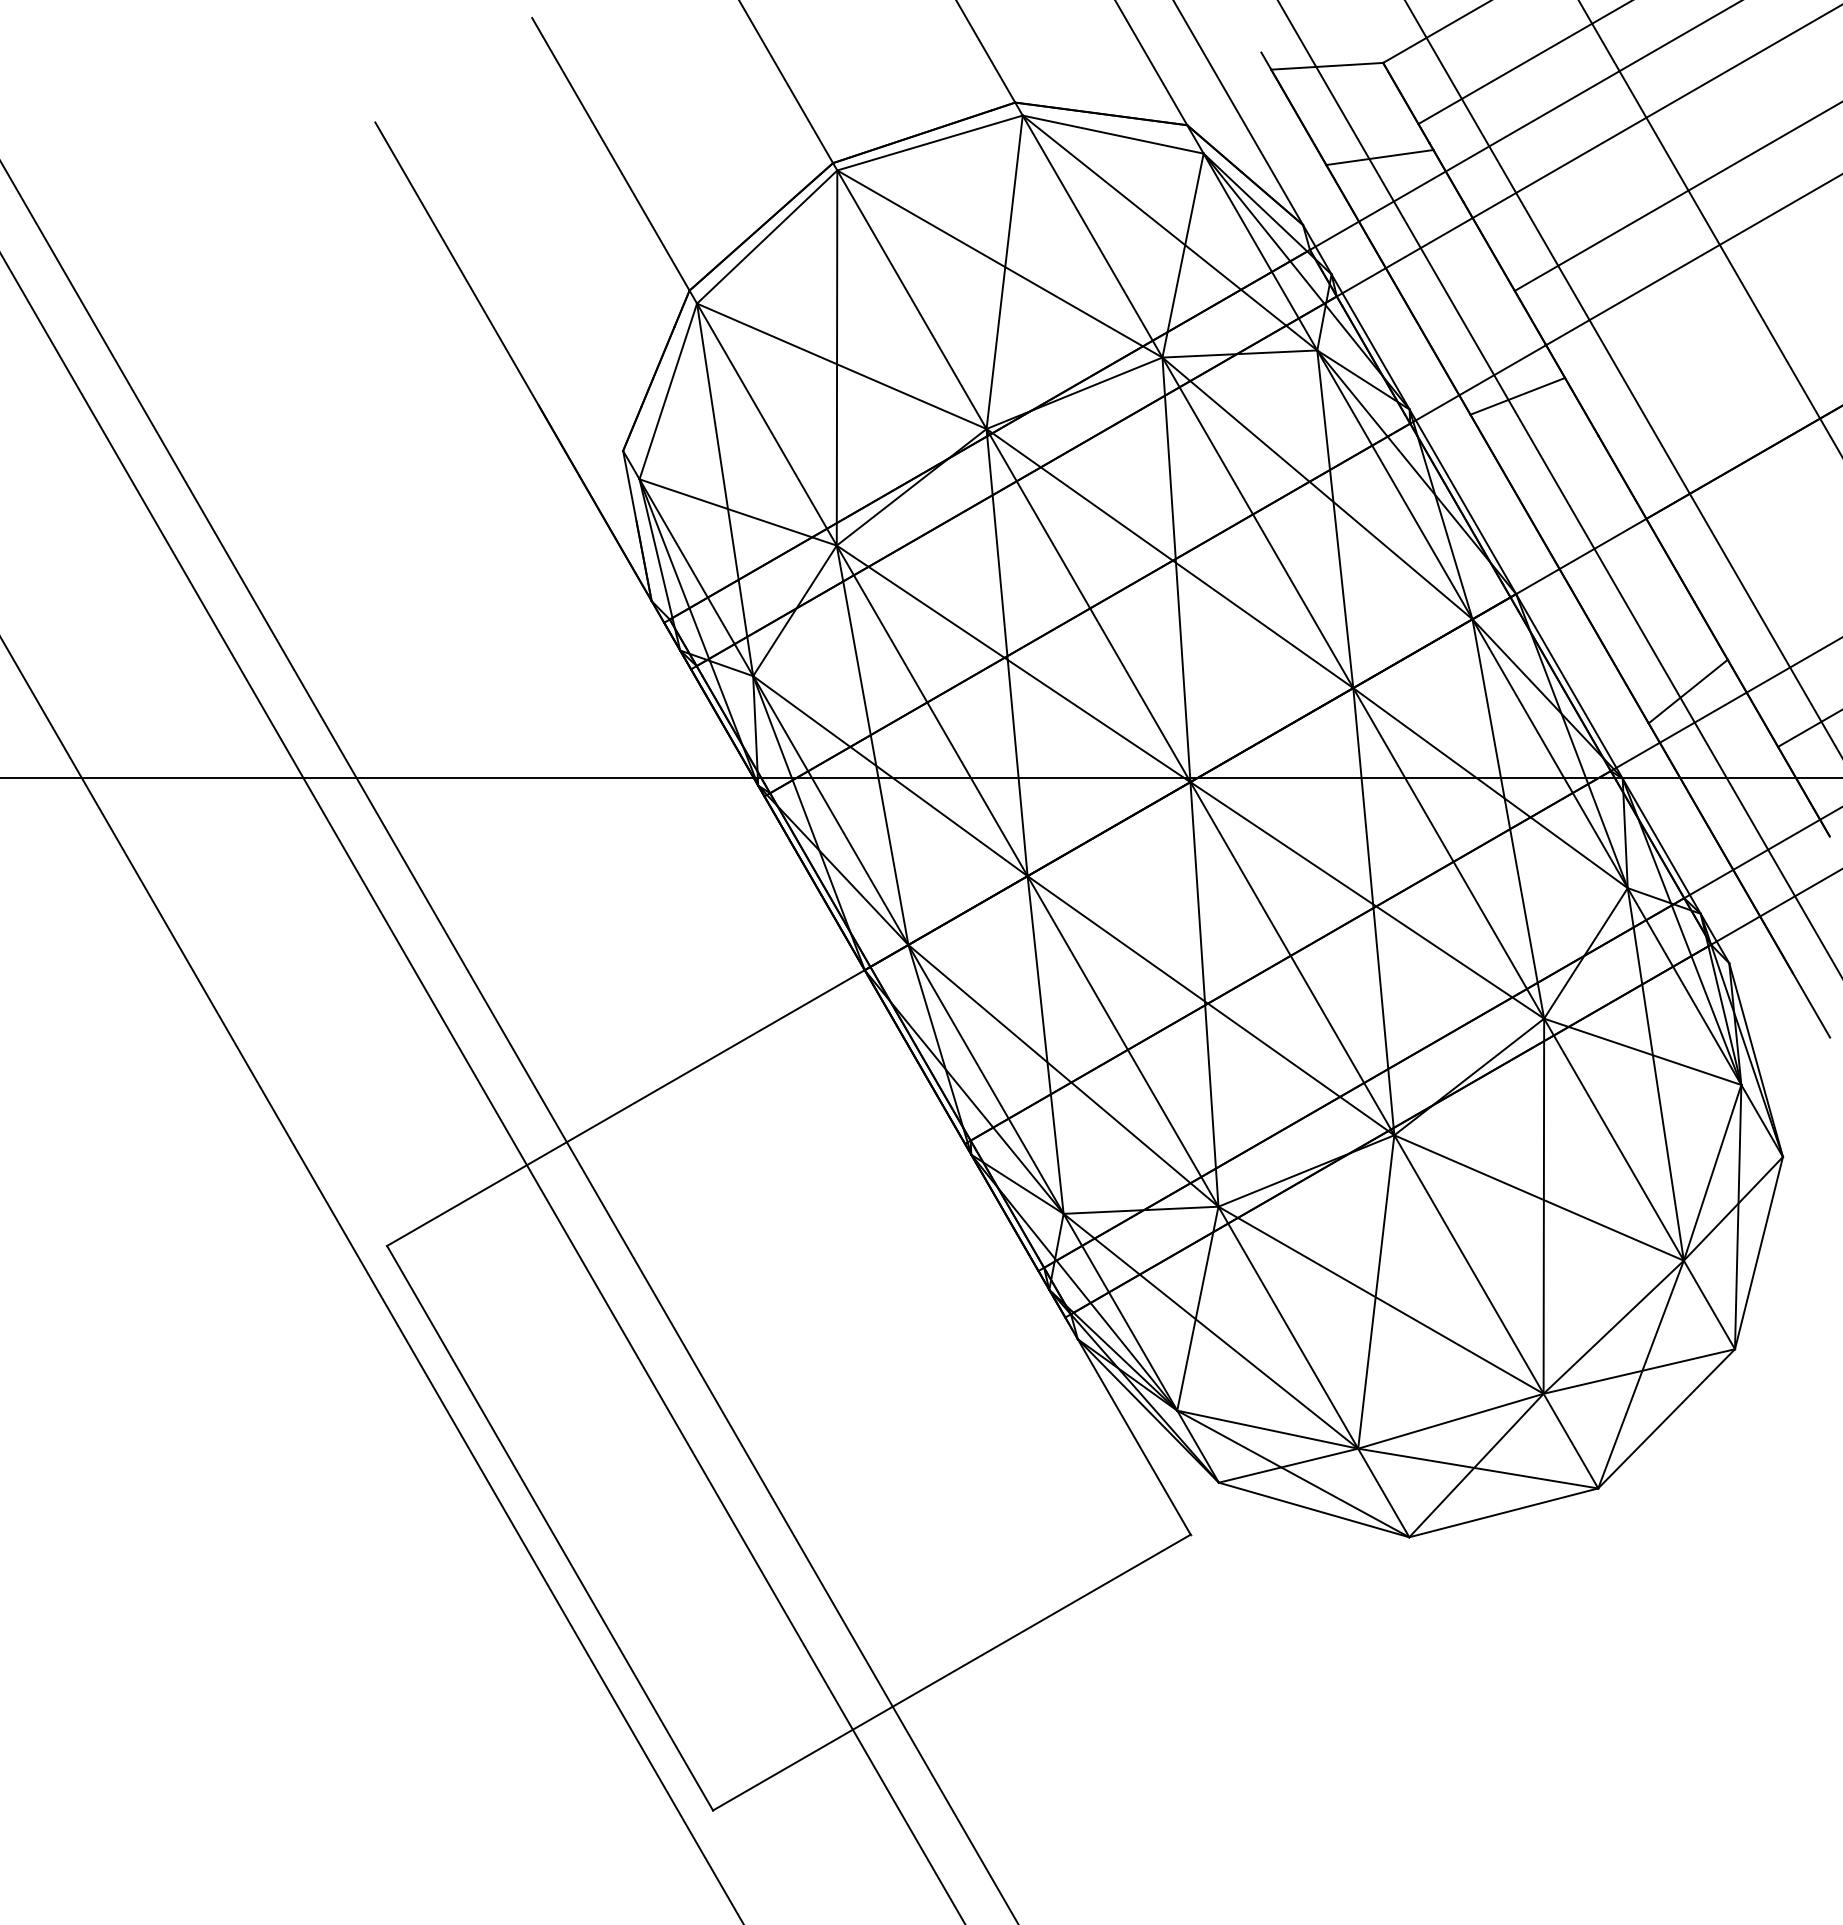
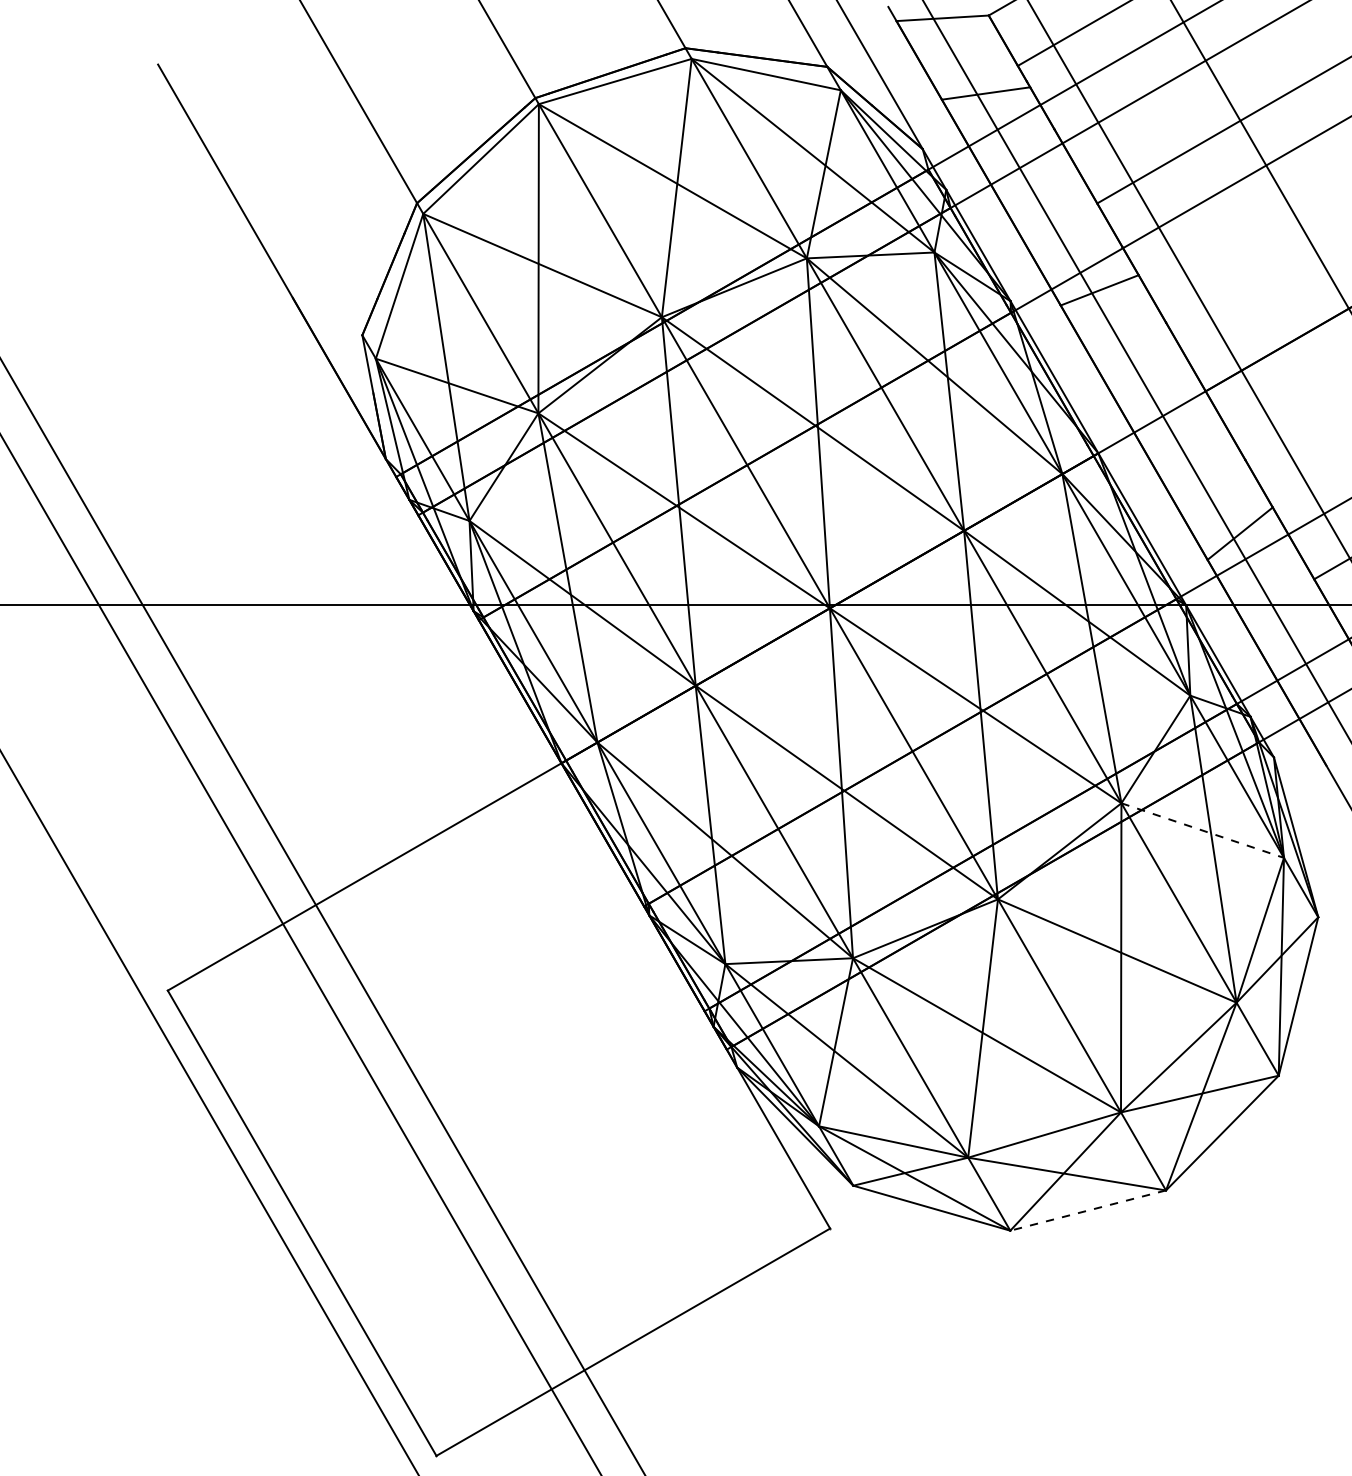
line: (1643, 1051) -> (1203, 830), solid -> dashed
line: (1503, 1512) -> (1087, 1210), solid -> dashed

